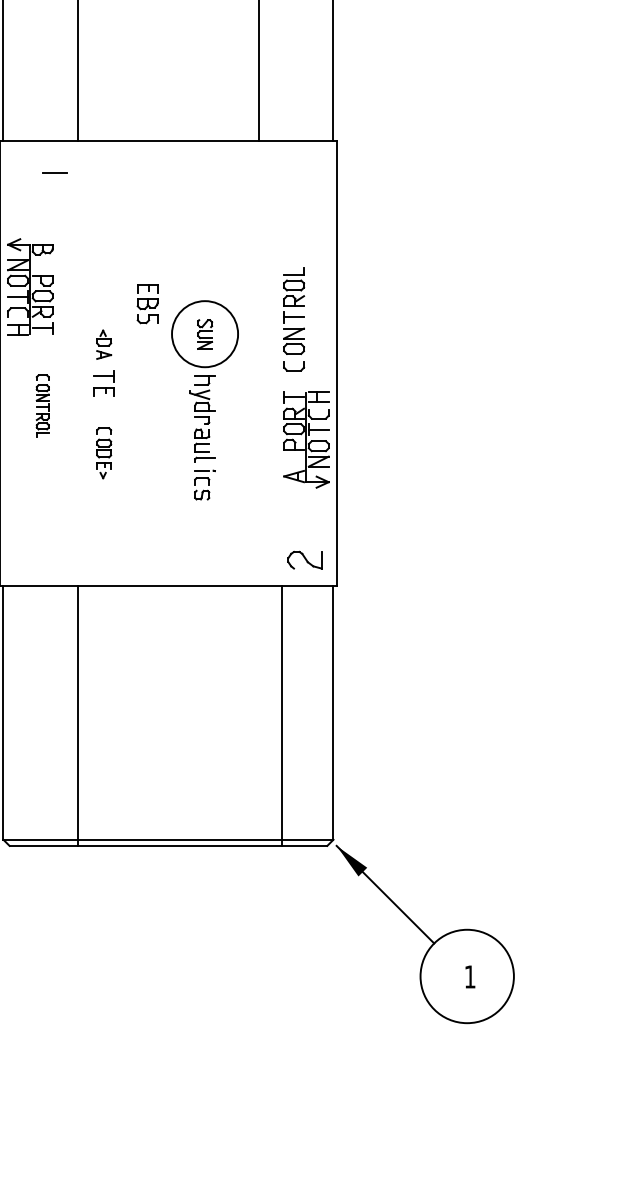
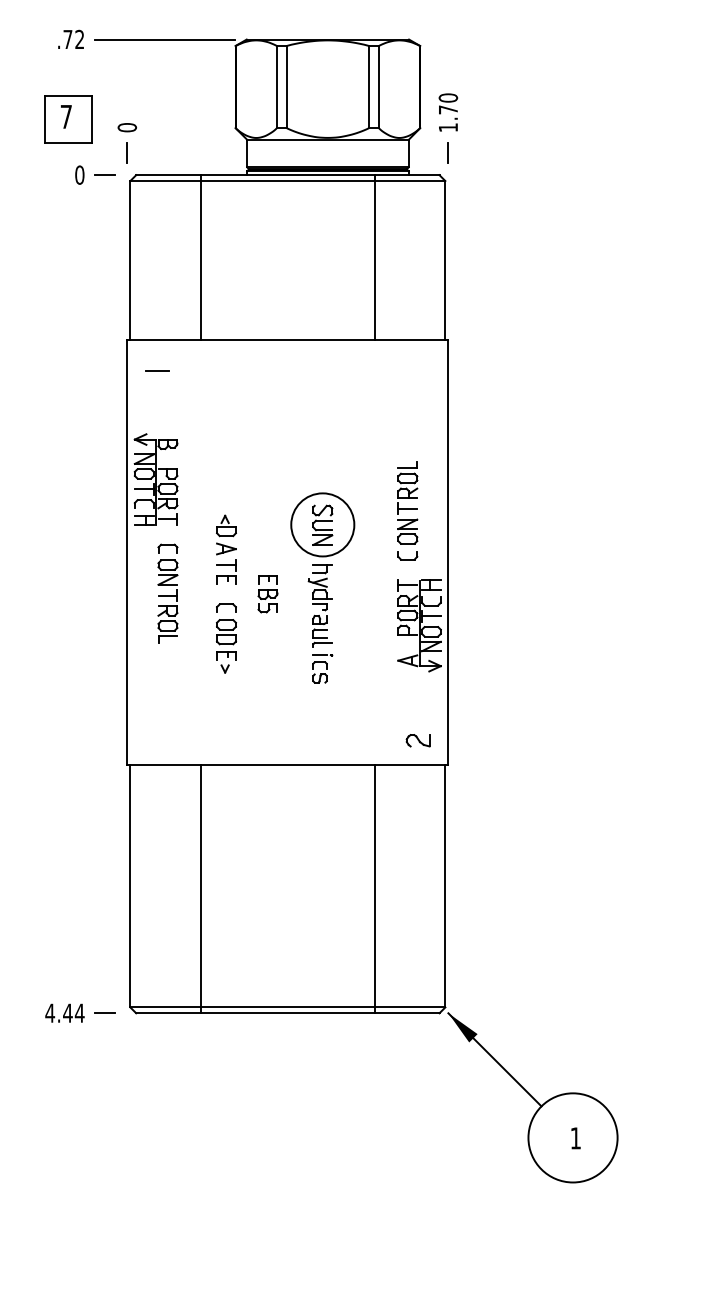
line: (54, 172) -> (157, 370), moved
part: (147, 304) -> (267, 594), moved
part: (204, 333) -> (322, 524), size x1.43
part: (104, 344) -> (226, 534), size x1.43
part: (42, 406) -> (167, 593), size x1.67
part: (104, 453) -> (226, 638), size x1.43
part: (304, 560) -> (417, 740), size x0.71
line: (282, 716) -> (374, 889), moved

